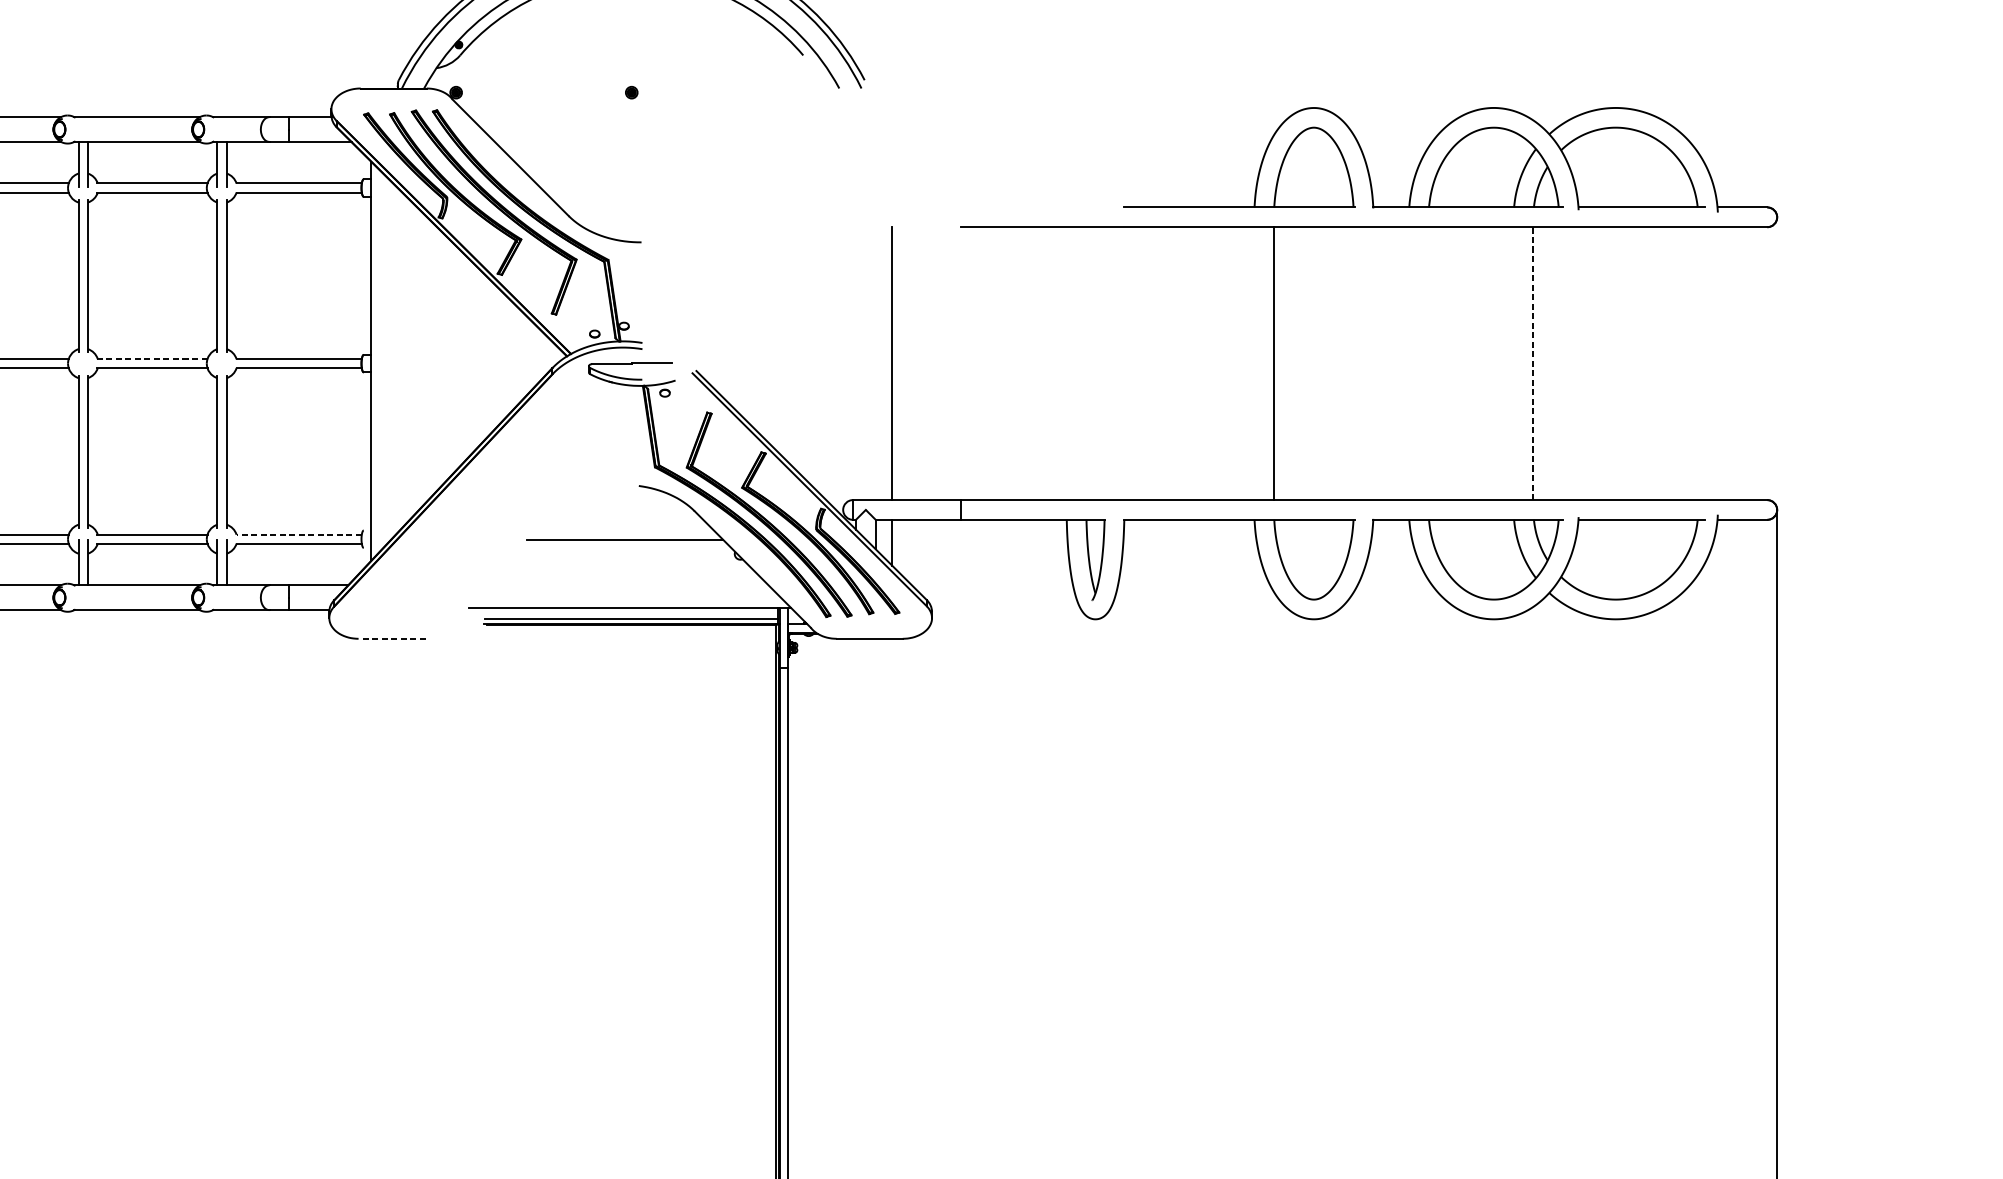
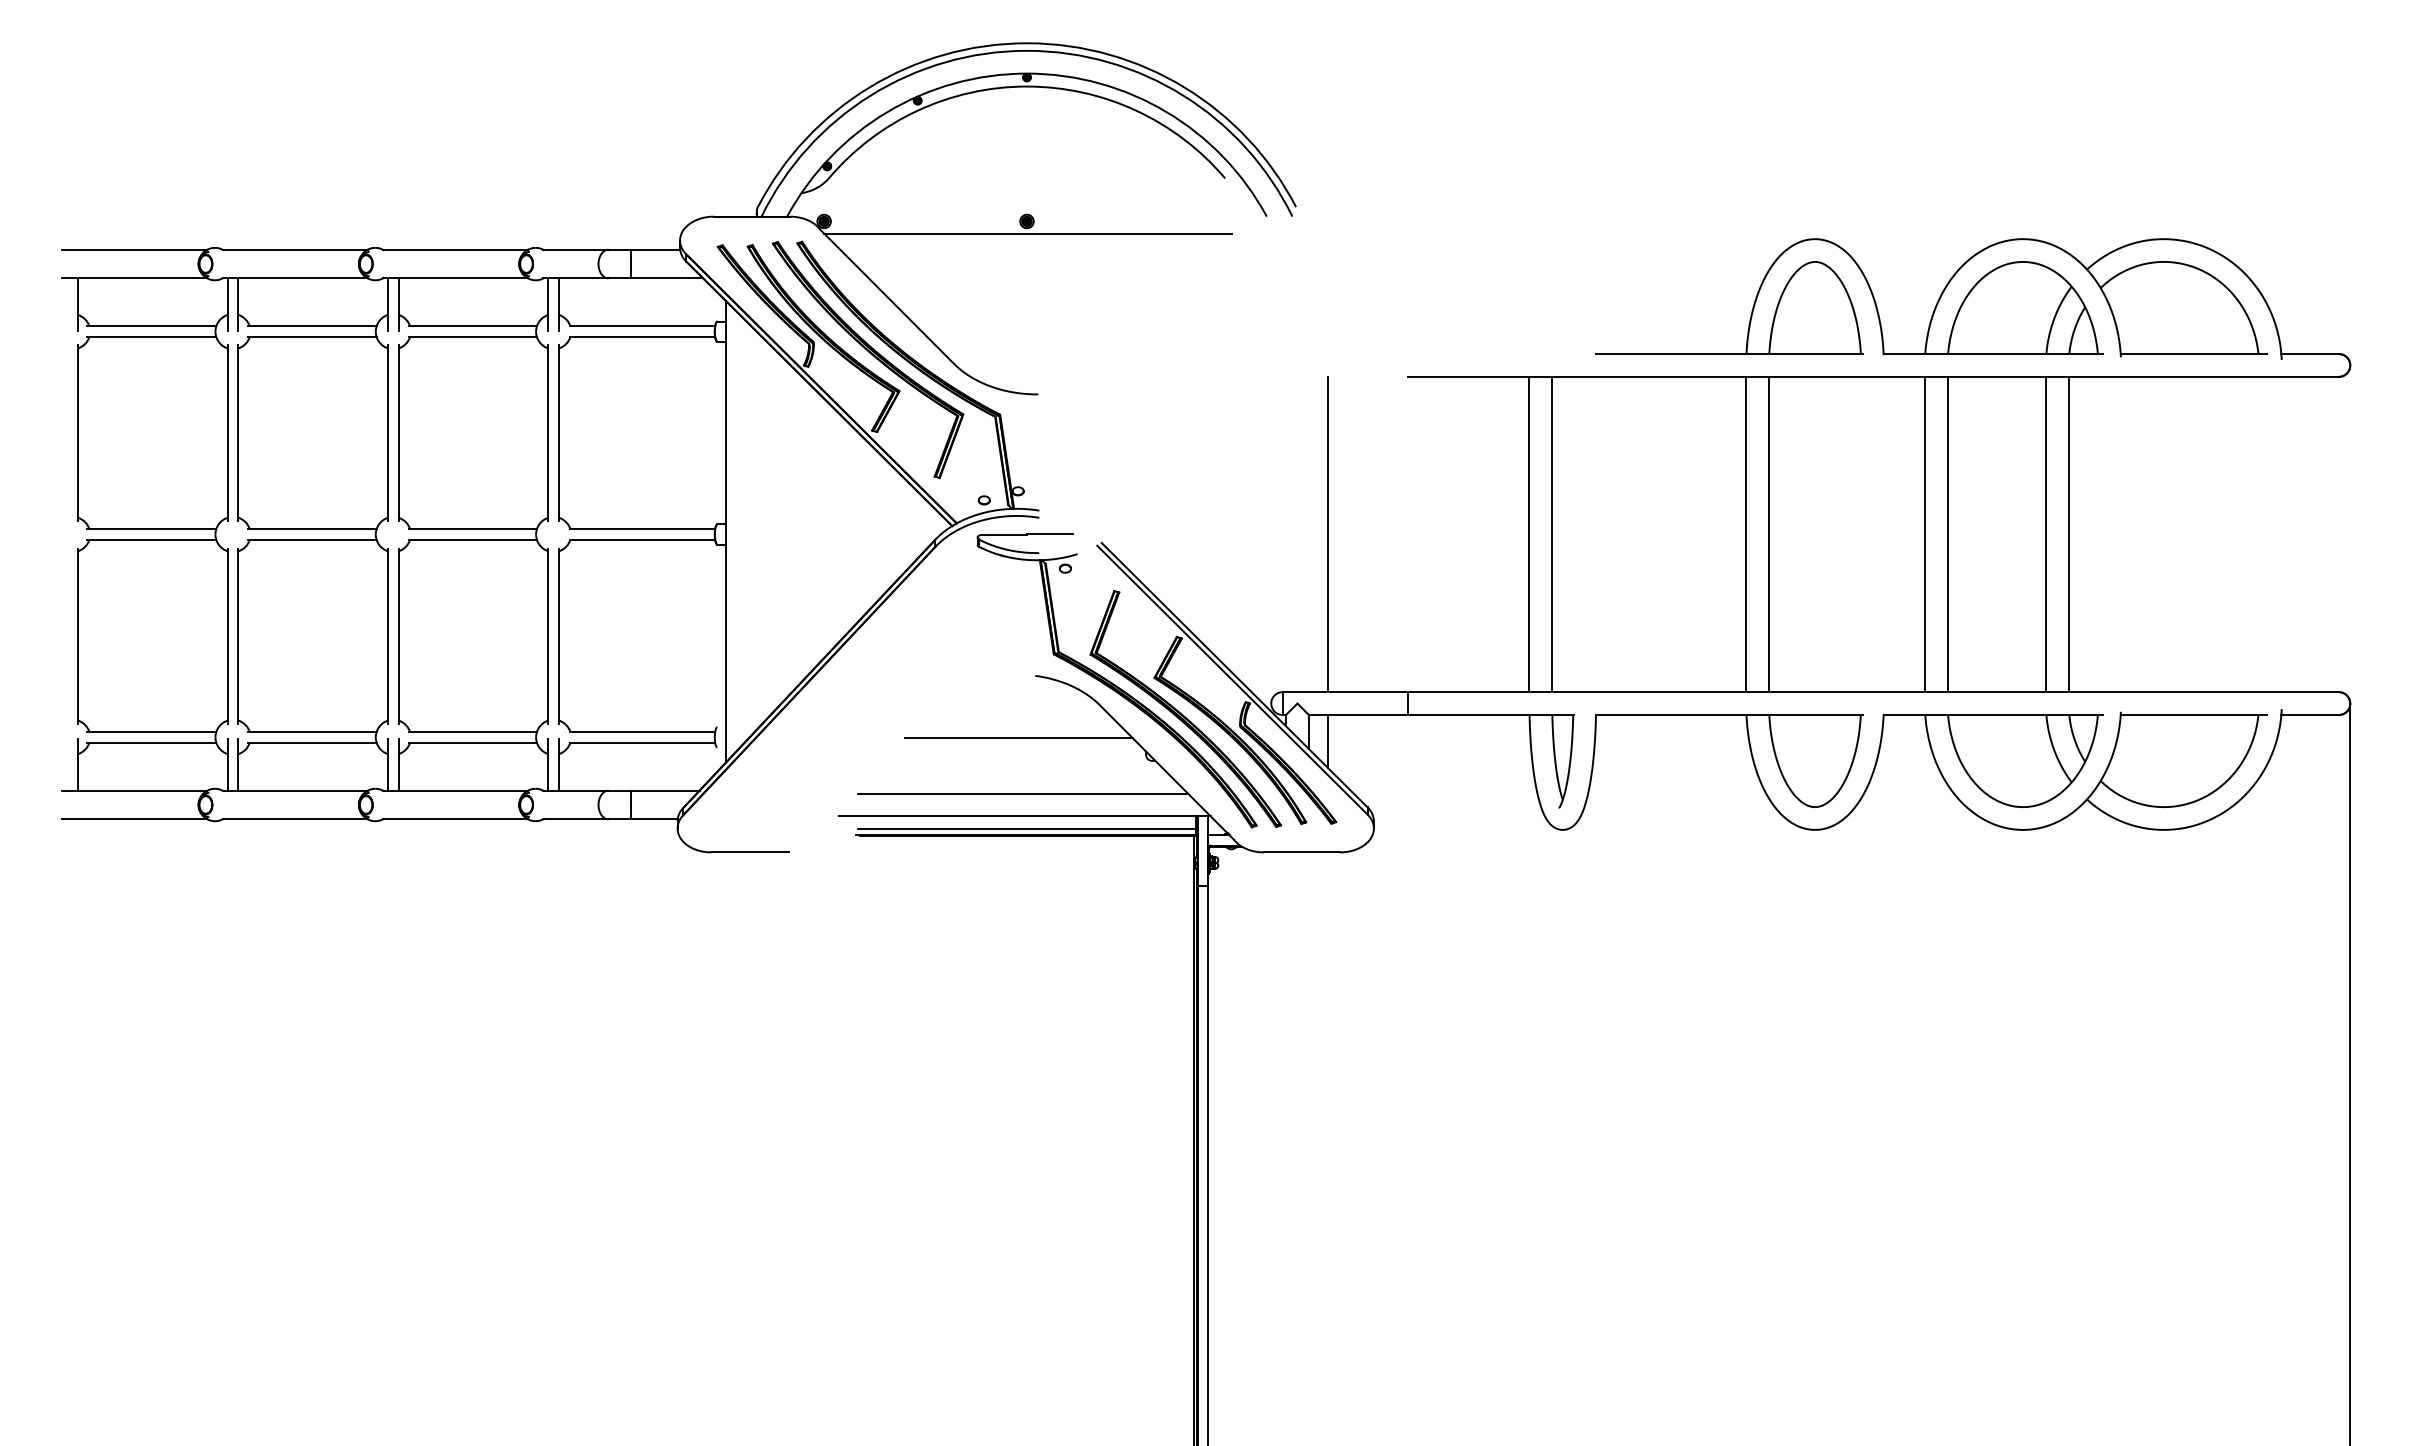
line: (632, 103) -> (1027, 233), added
line: (152, 359) -> (473, 529), dashed -> solid
line: (1066, 363) -> (1529, 534), added
line: (1086, 363) -> (1552, 534), added
line: (1254, 363) -> (1746, 534), added
line: (1408, 363) -> (1924, 534), added
line: (1428, 363) -> (1947, 534), added
line: (1513, 363) -> (2045, 534), added
line: (1533, 363) -> (2068, 534), dashed -> solid
line: (298, 534) -> (642, 731), dashed -> solid
line: (628, 587) -> (1023, 793), added
line: (392, 638) -> (750, 852), dashed -> solid

